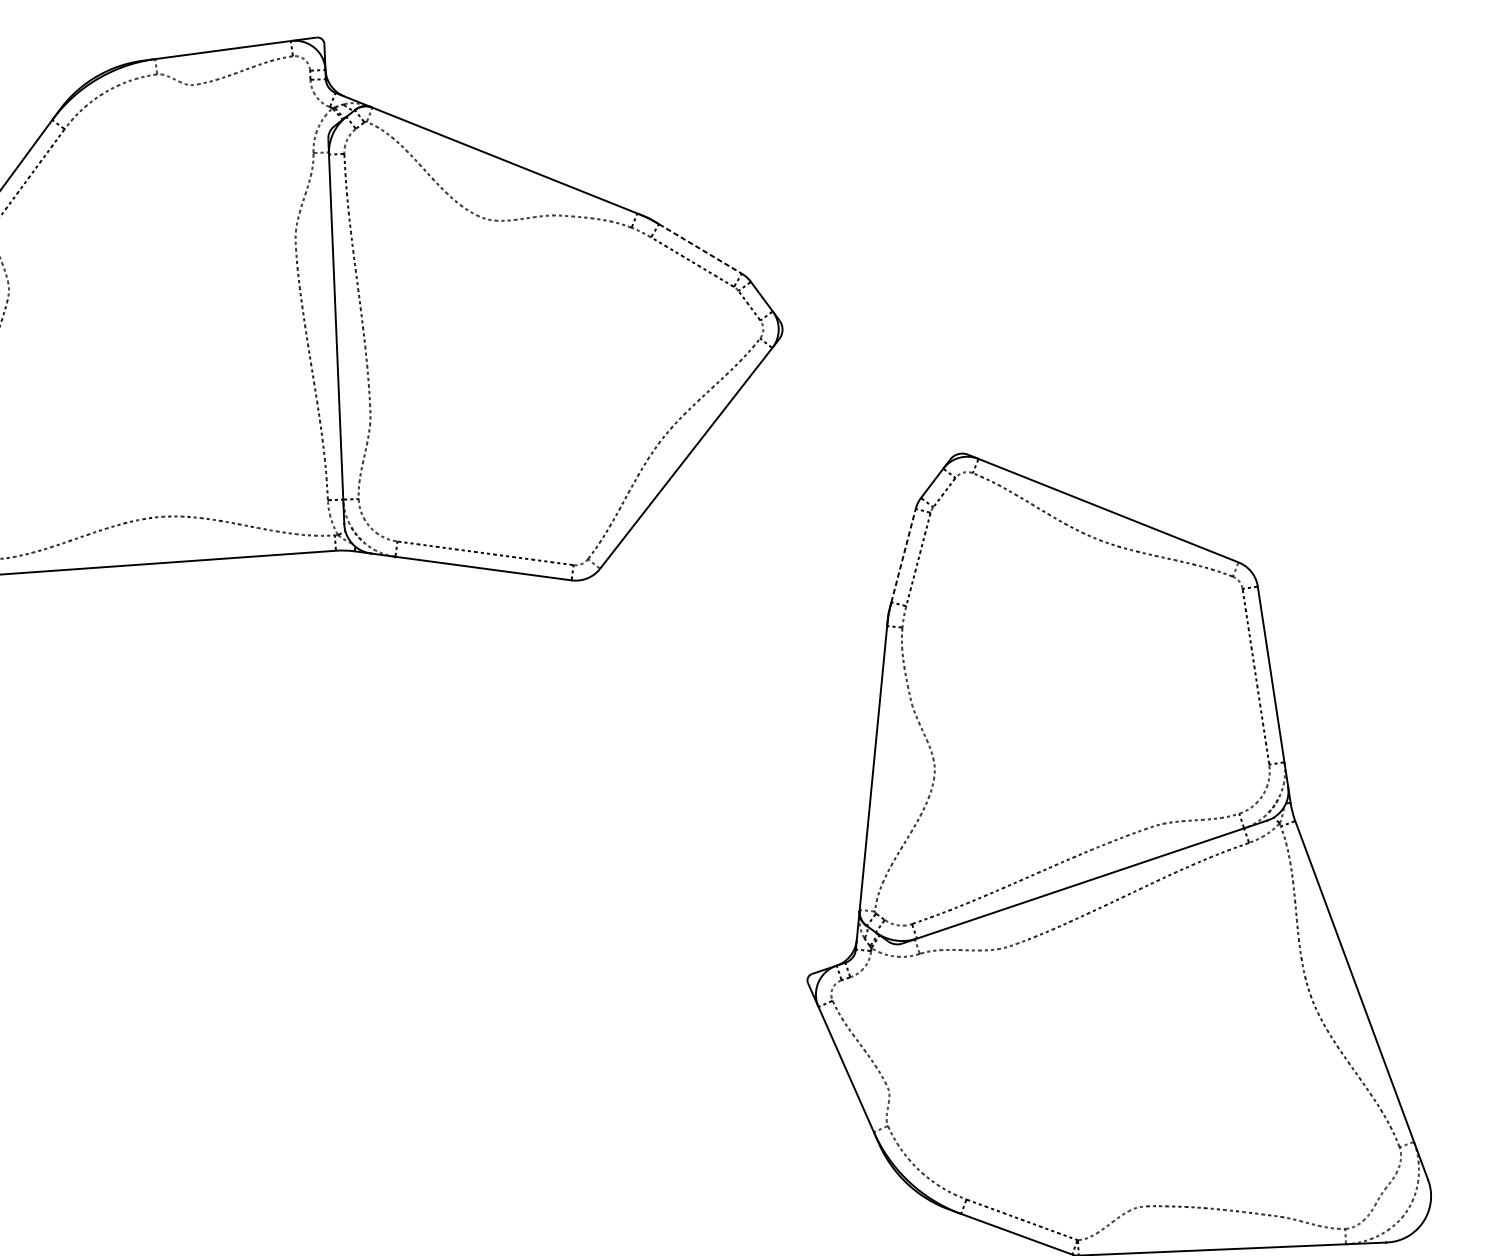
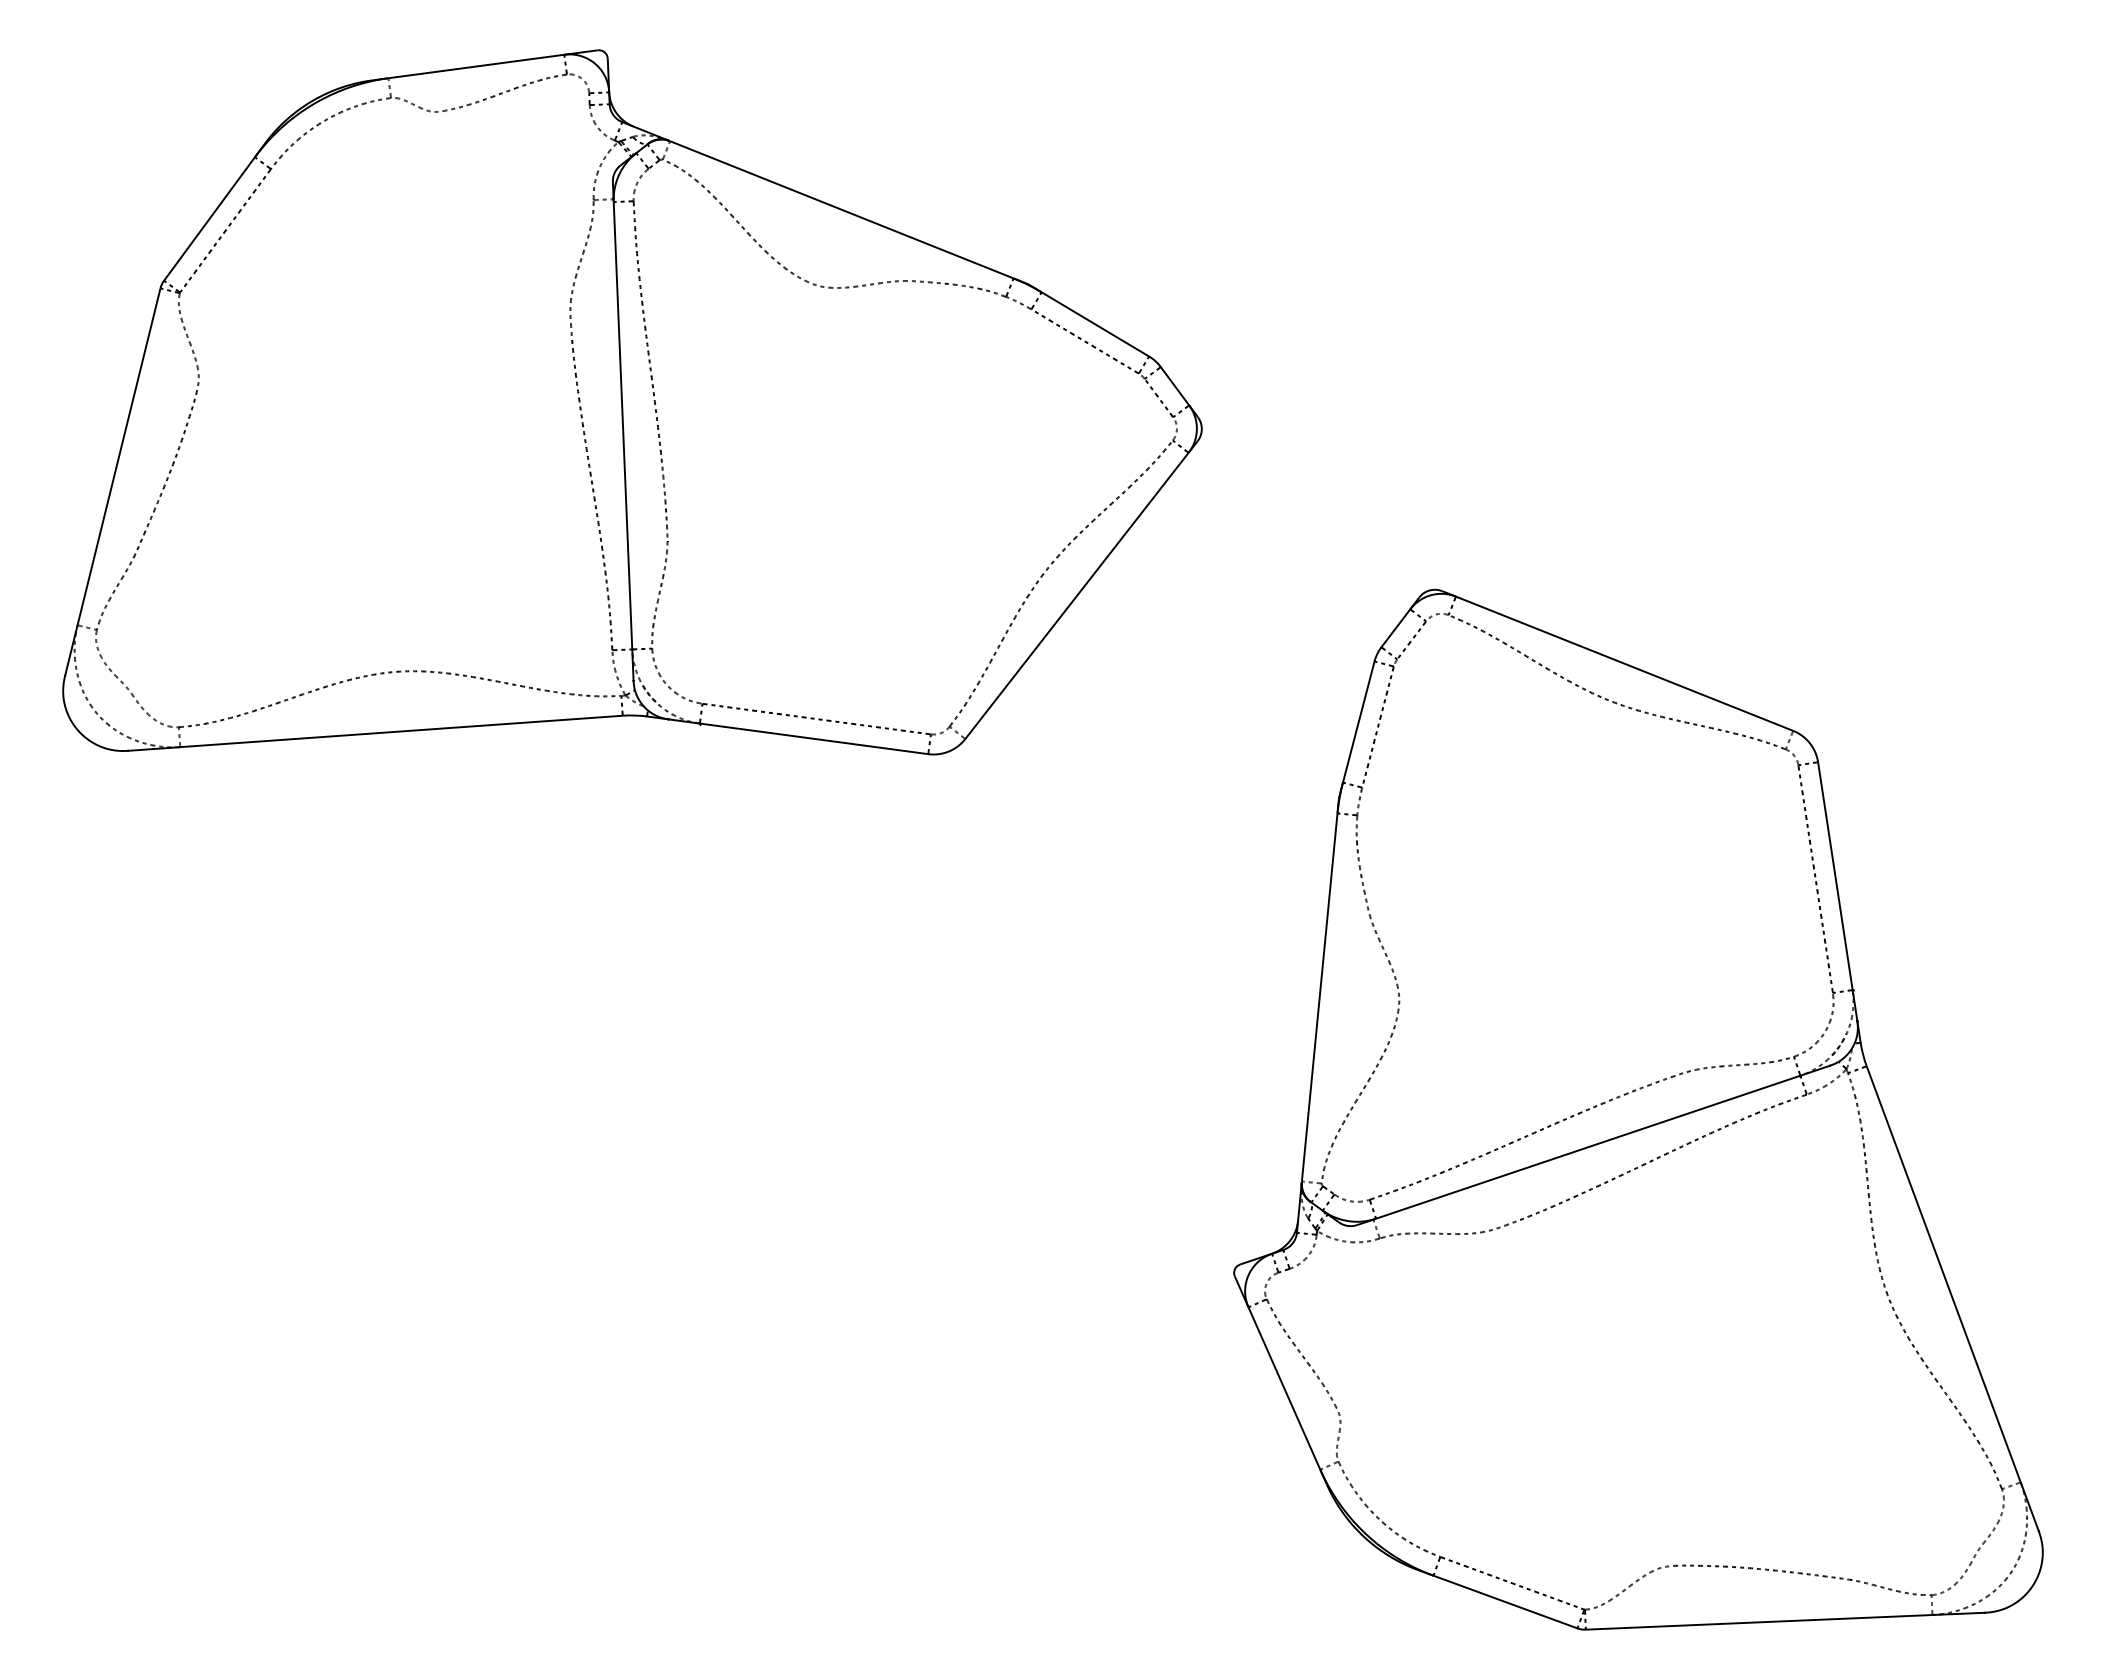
line: (700, 249) -> (1095, 324), dashed -> solid
line: (903, 555) -> (1358, 722), dashed -> solid

